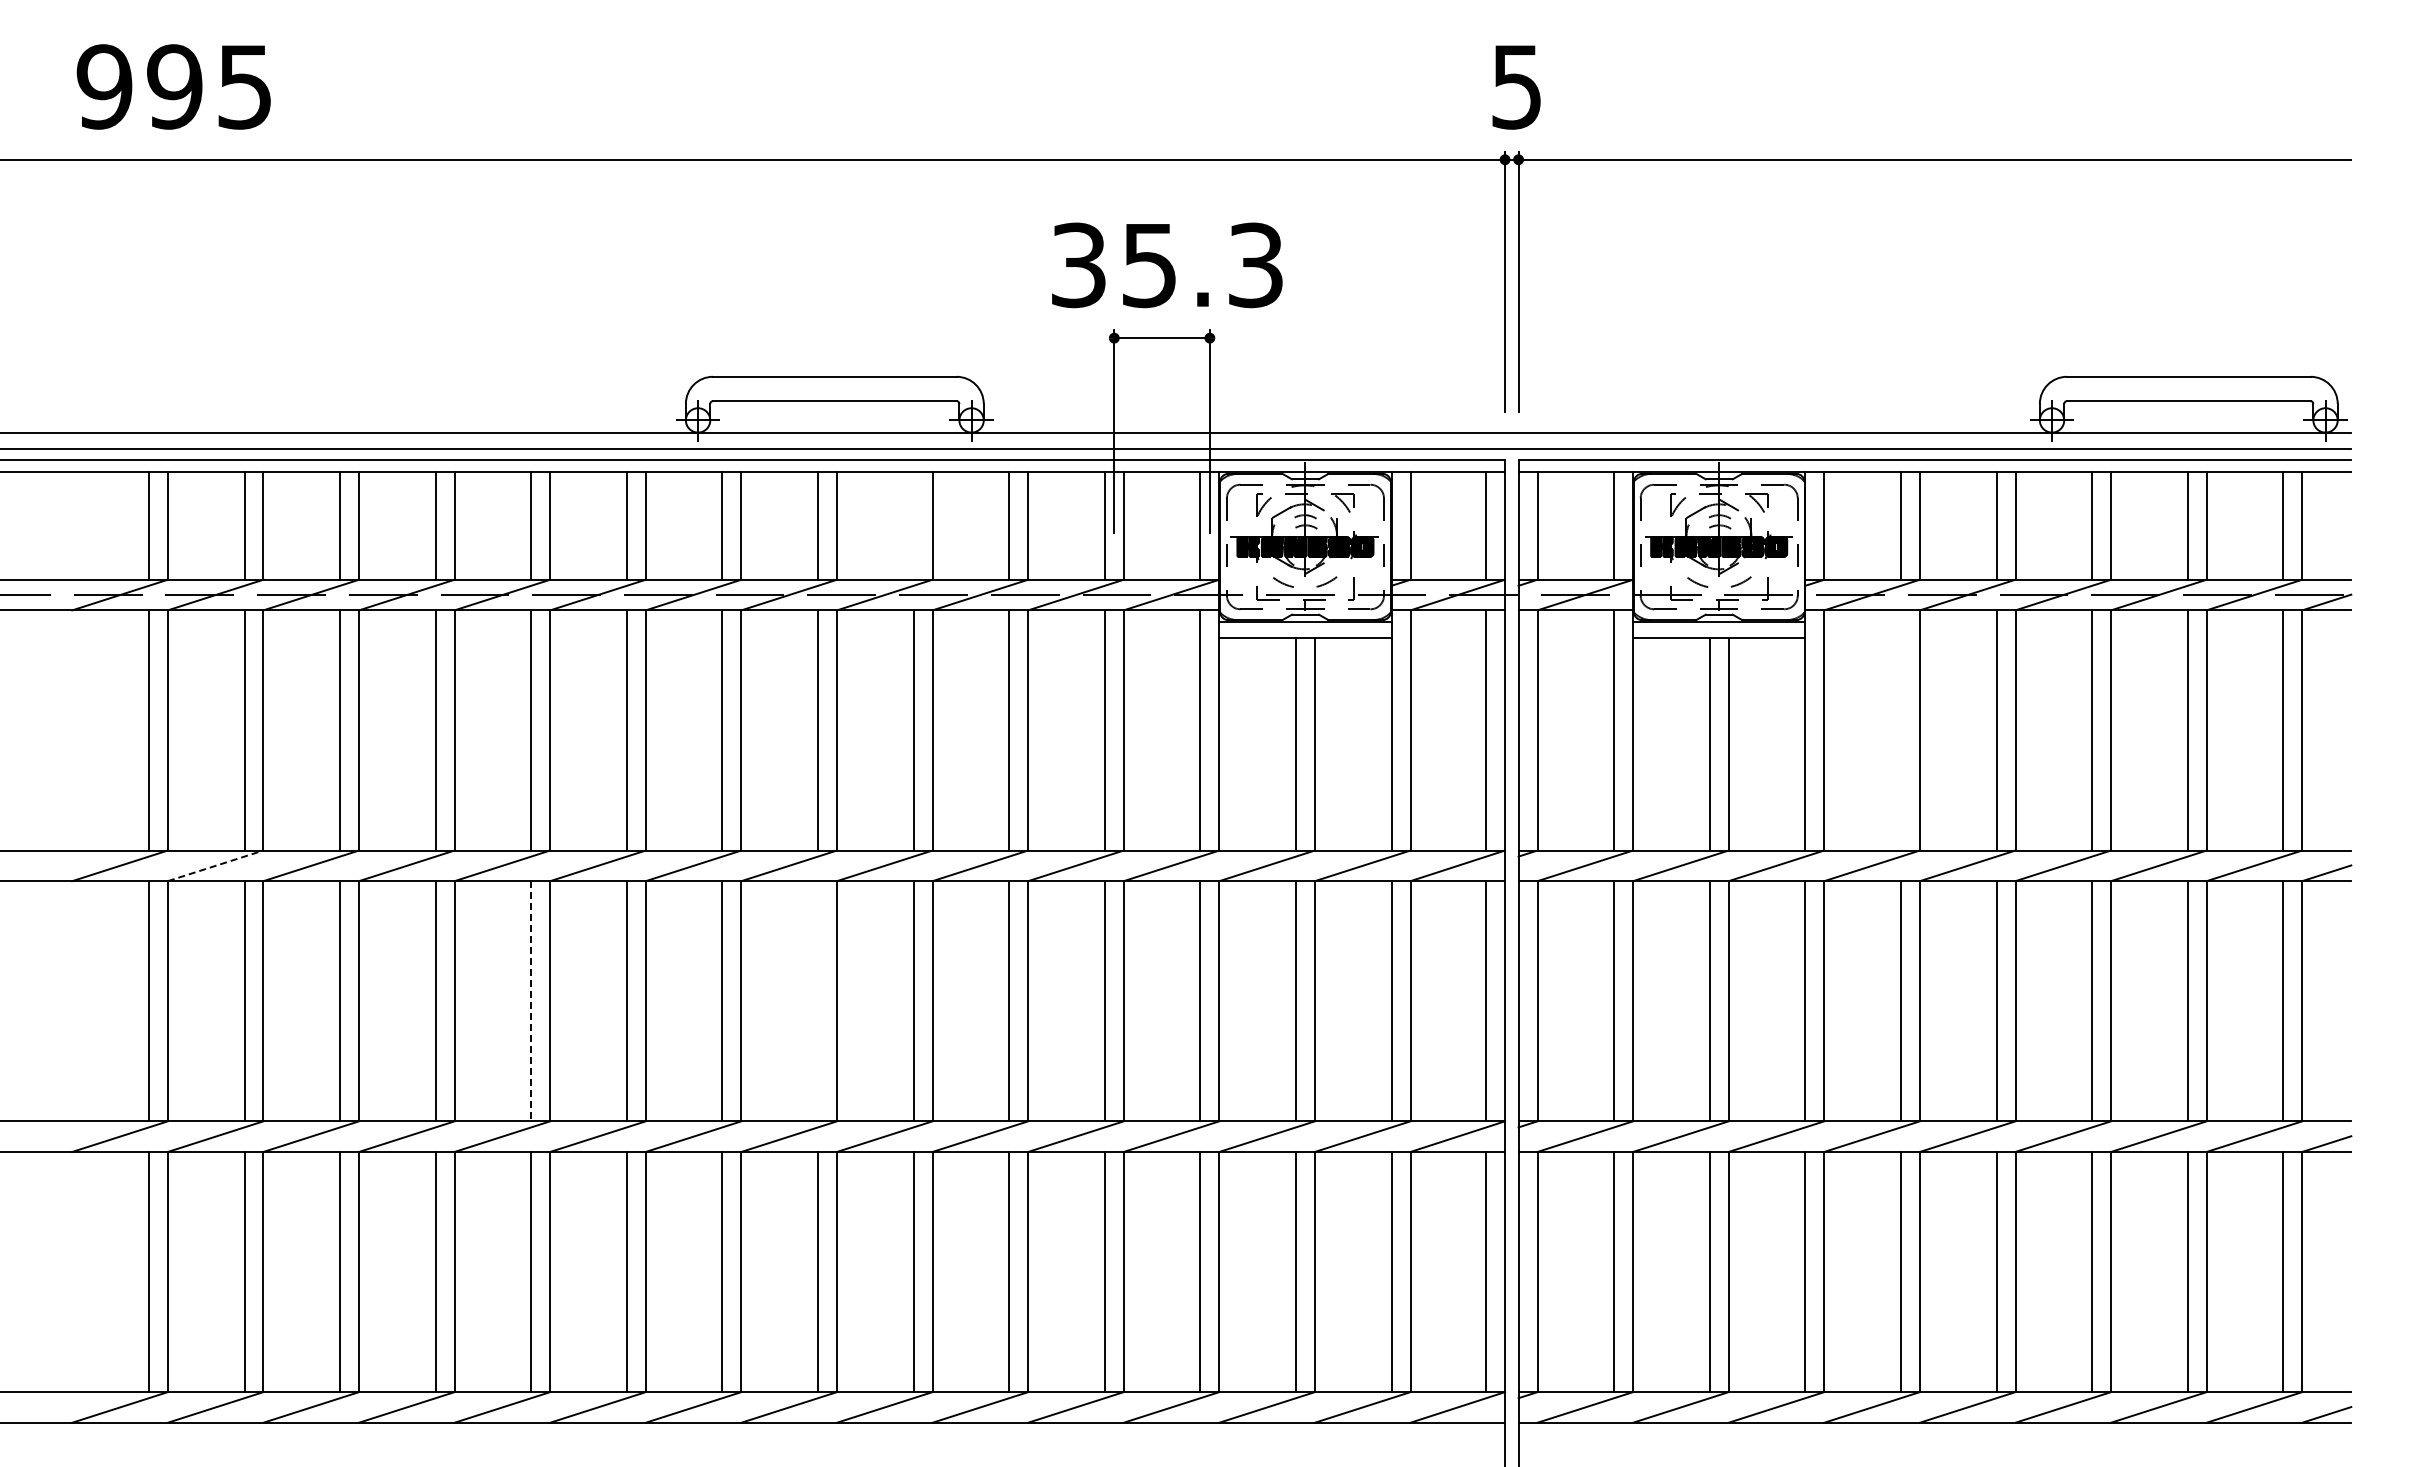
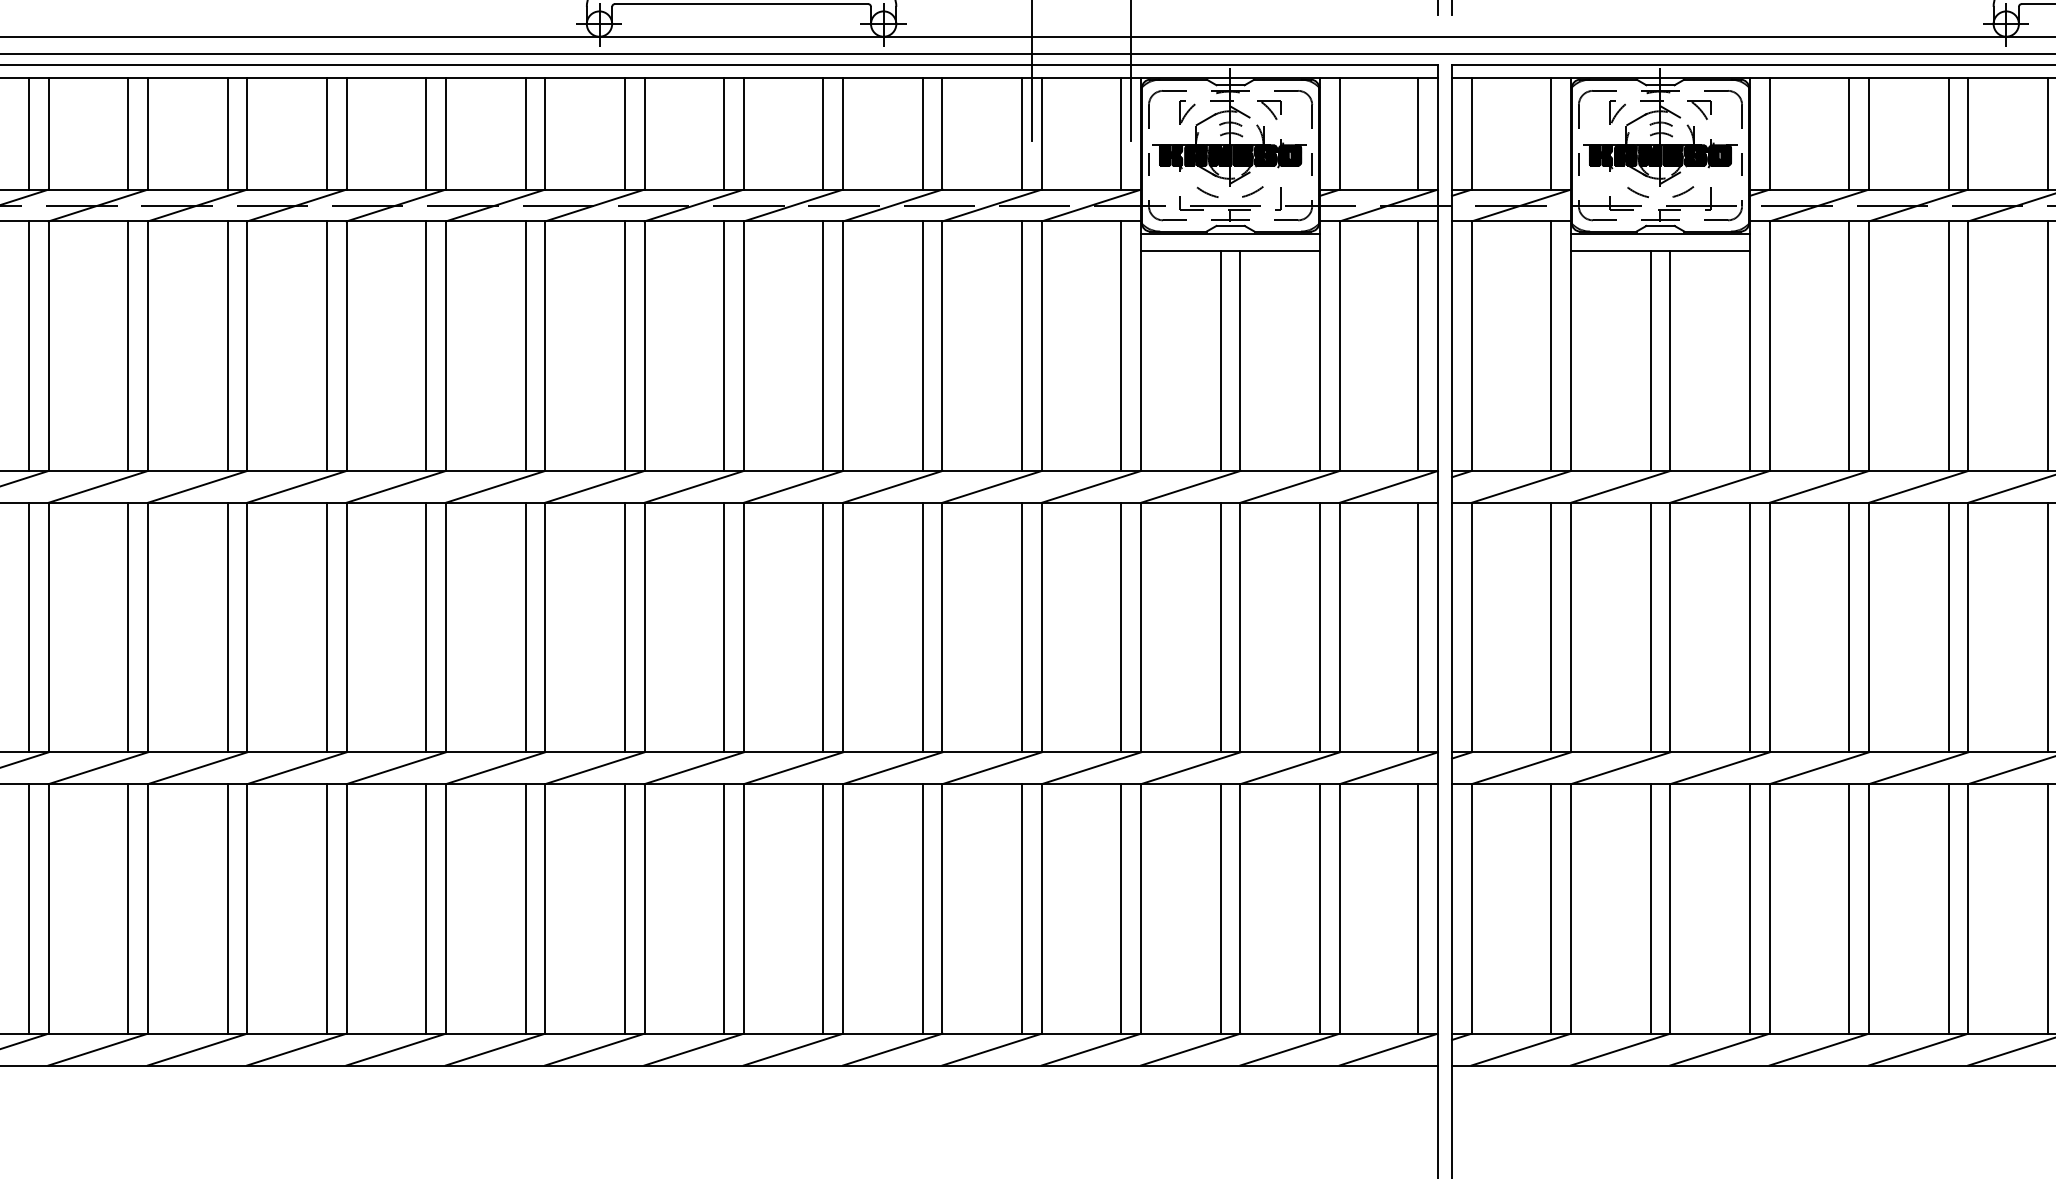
line: (913, 525) -> (823, 133), added
line: (1900, 730) -> (1848, 346), added
line: (216, 865) -> (99, 486), dashed -> solid
line: (531, 1001) -> (426, 627), dashed -> solid
line: (818, 1001) -> (724, 627), added

